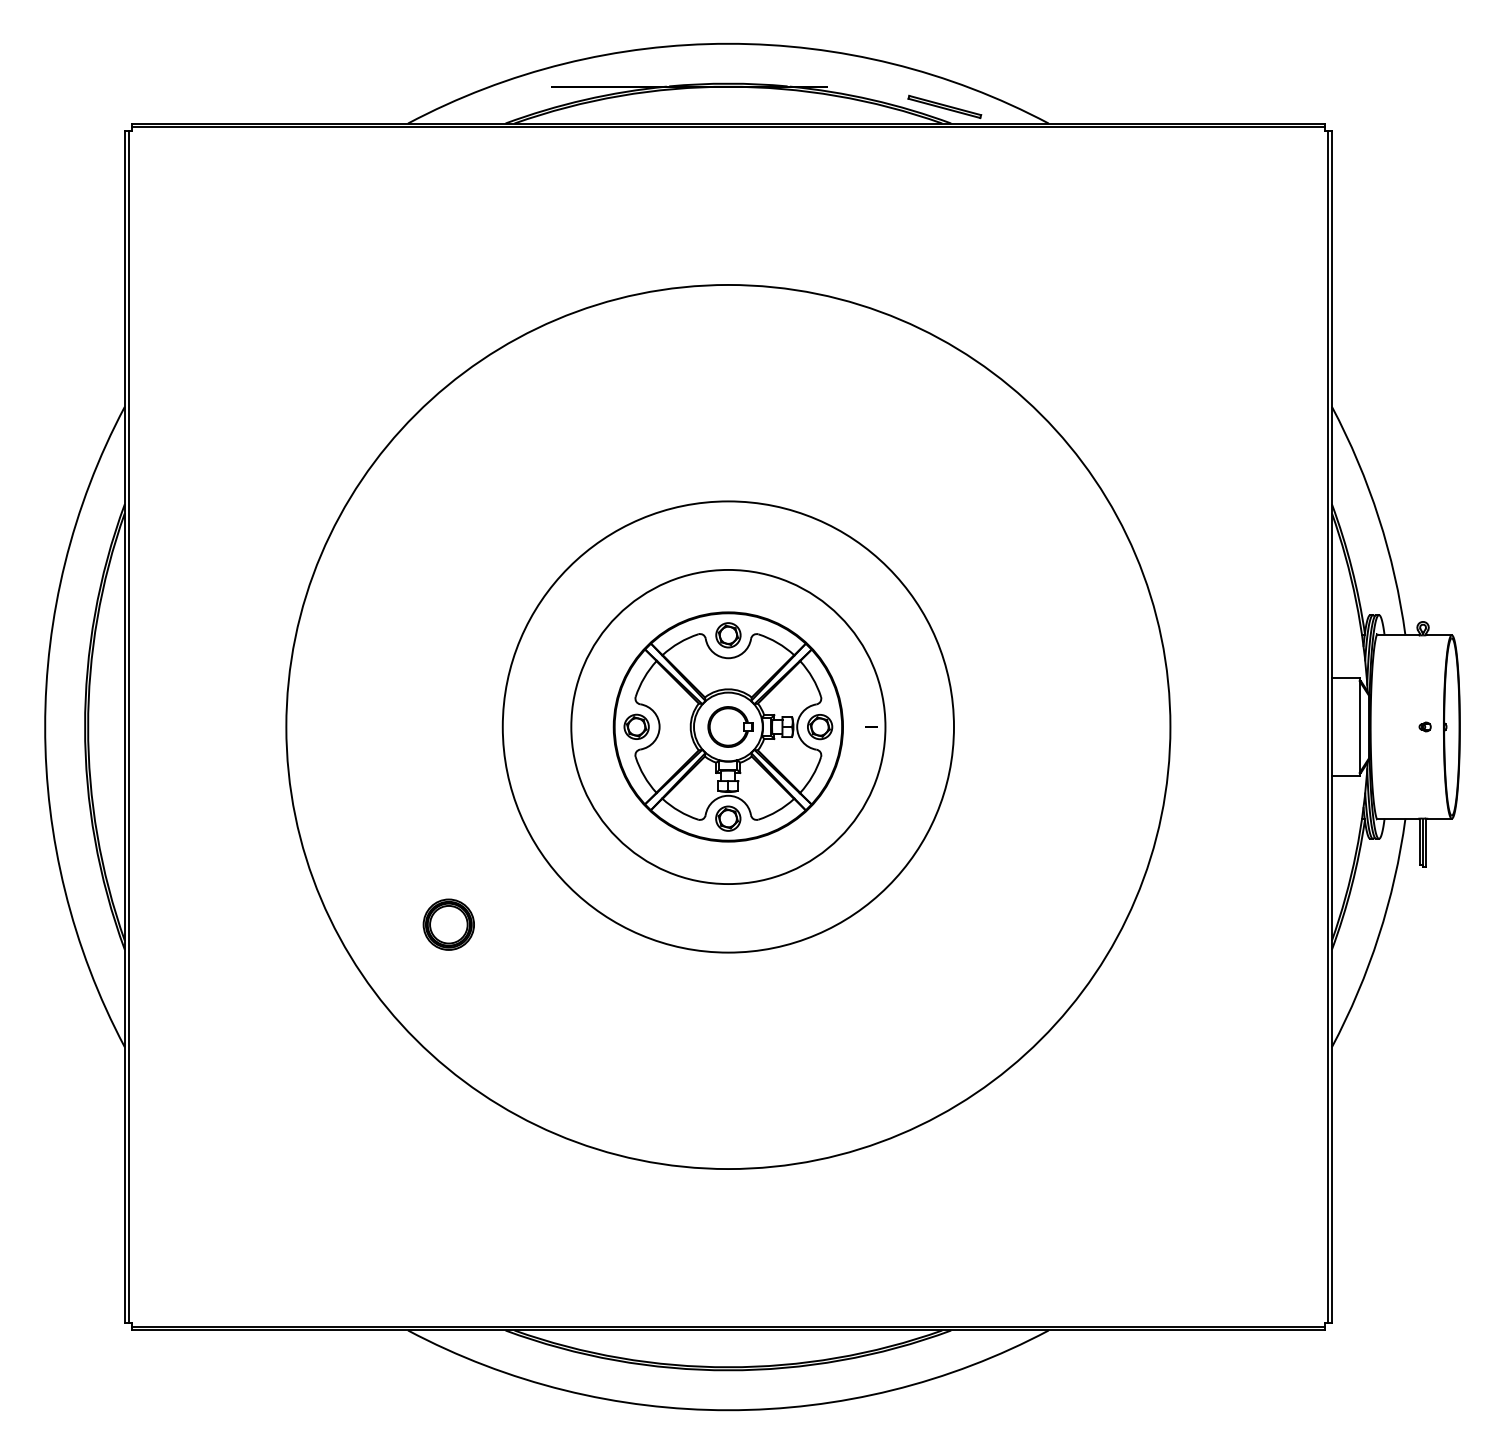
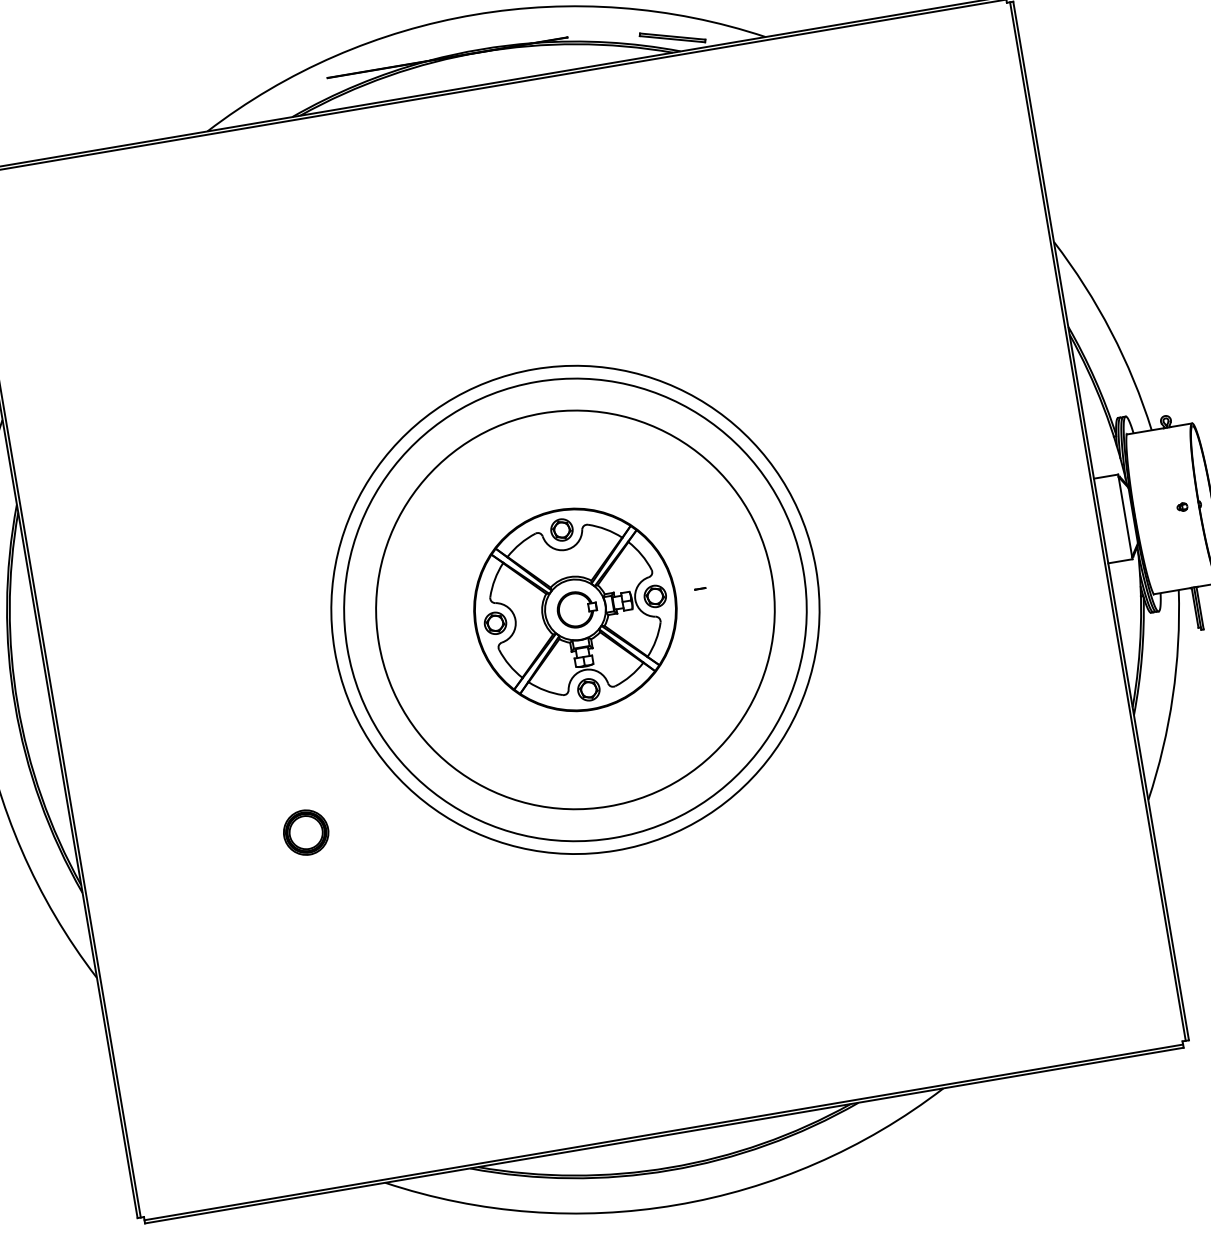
circle: (728, 726) -> (575, 609), size x0.62
circle: (728, 726) -> (575, 609), size x1.67
part: (448, 924) -> (305, 832), moved

